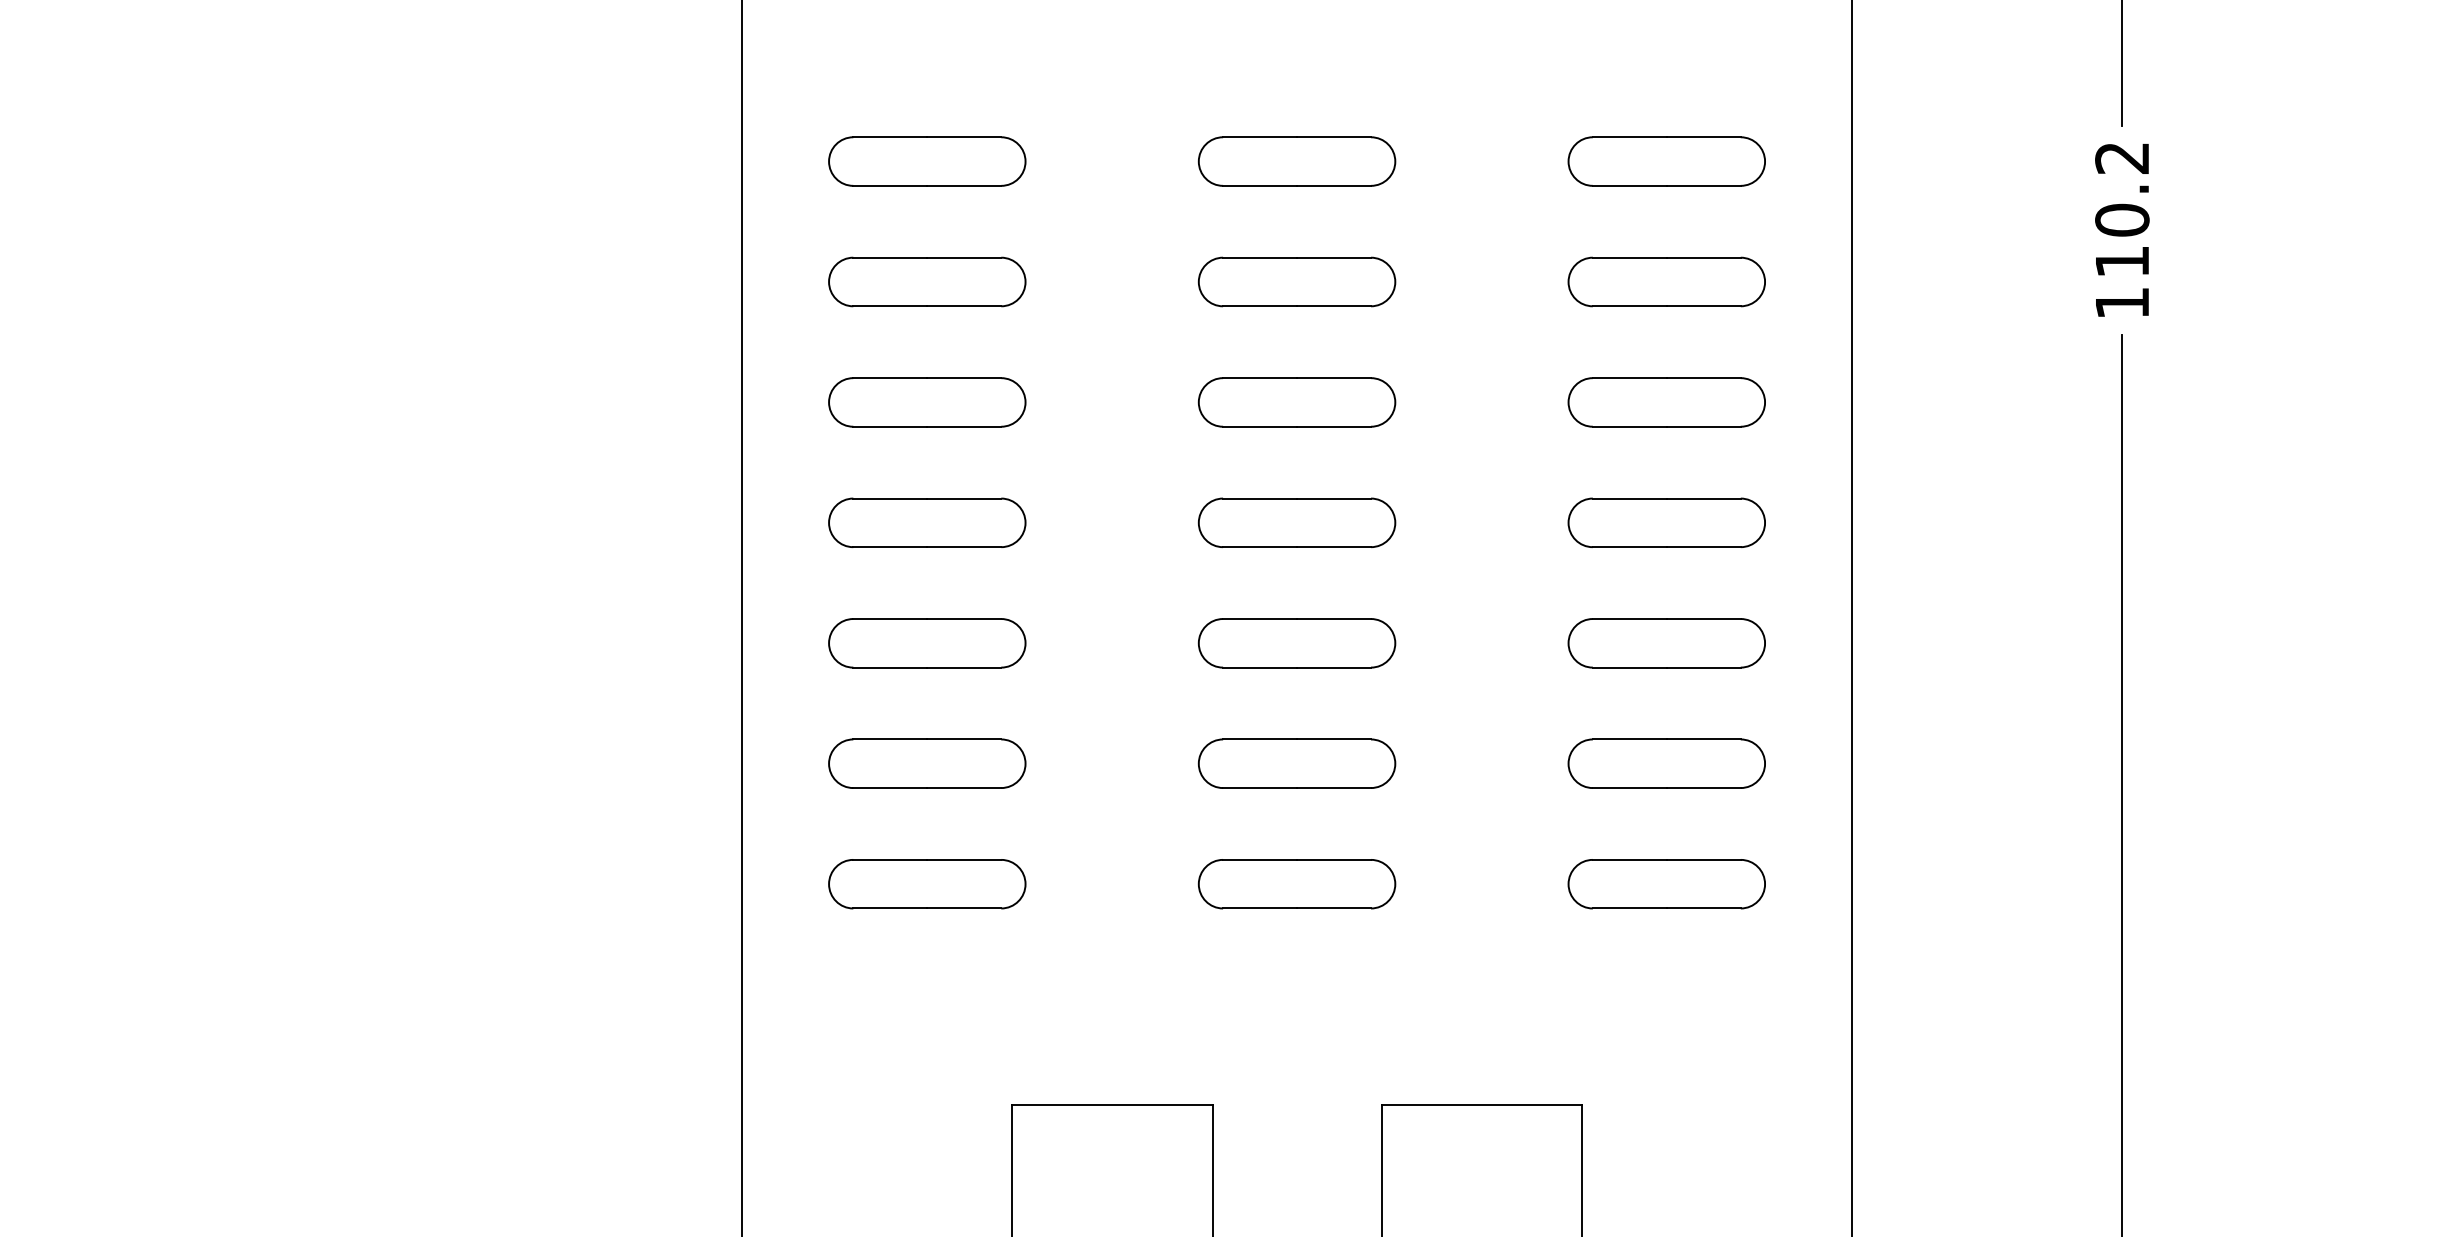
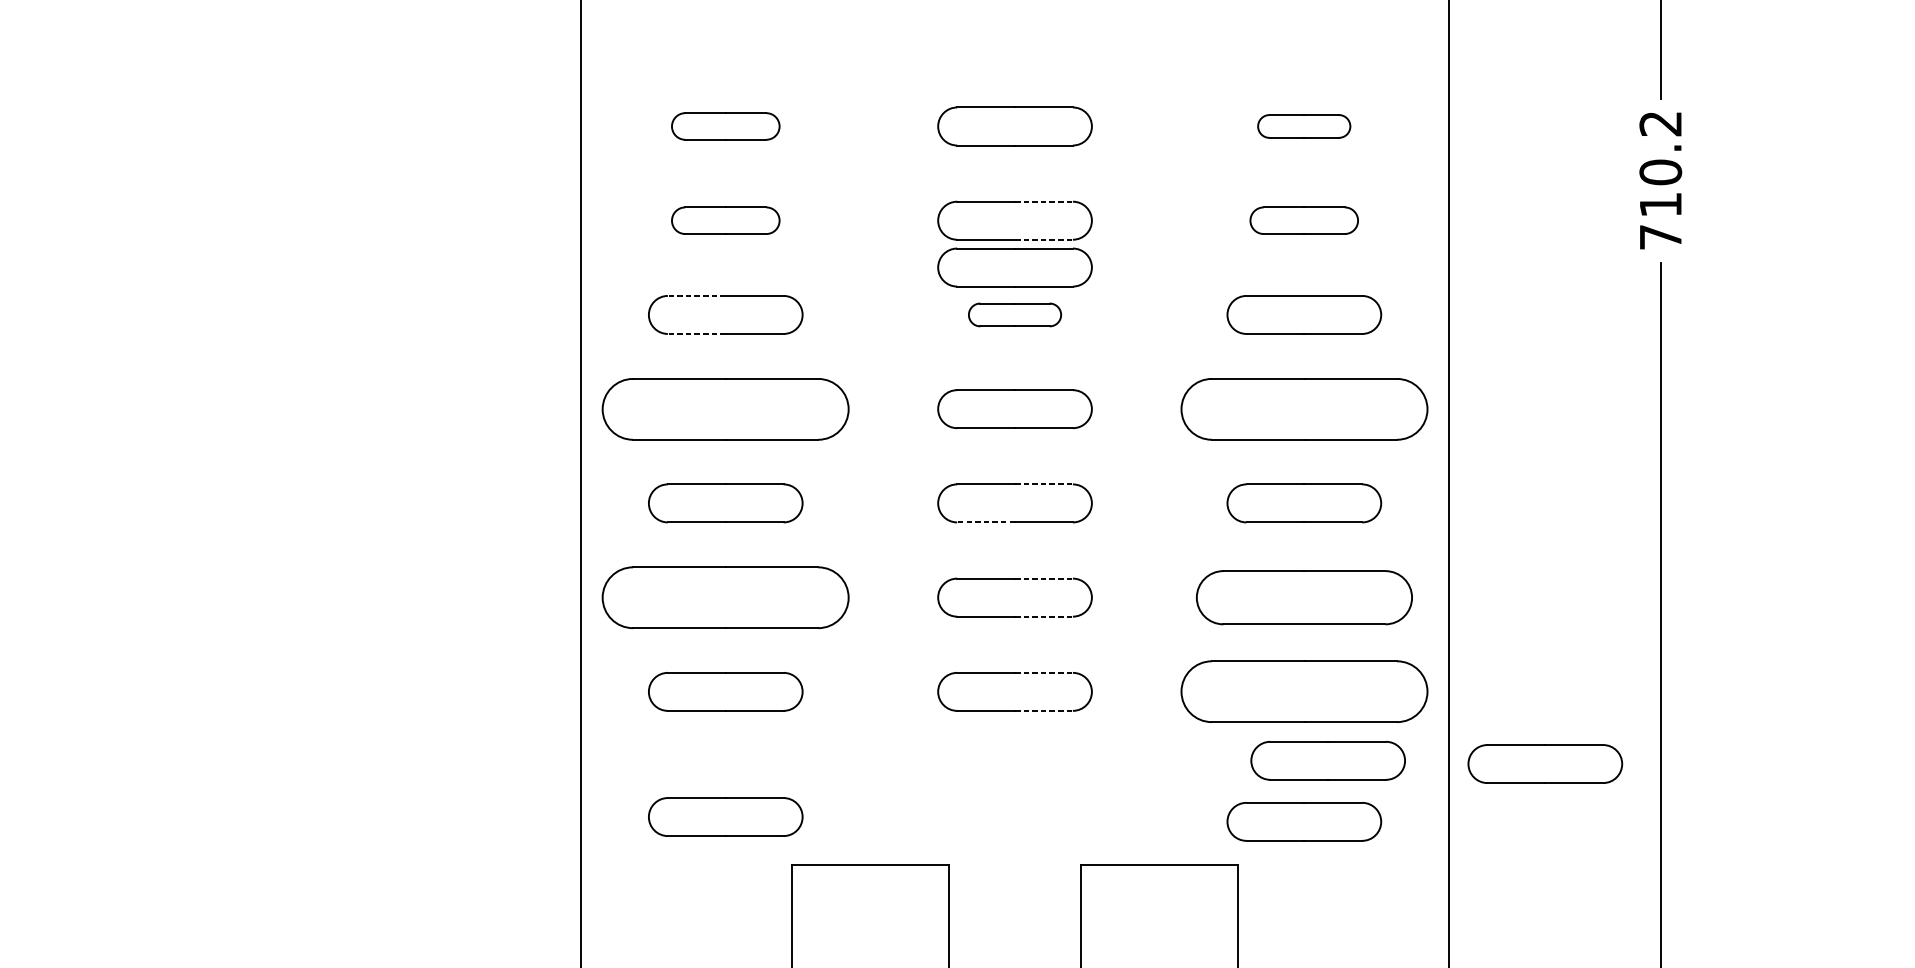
part: (927, 161) -> (725, 126), size x0.7
part: (1666, 161) -> (1304, 126), size x0.6
line: (1334, 257) -> (1044, 201), solid -> dashed
part: (927, 281) -> (725, 220), size x0.7
part: (1666, 281) -> (1304, 220), size x0.7
text: (2122, 303) -> (1660, 237), 110.2 -> 710.2
line: (1334, 306) -> (1044, 239), solid -> dashed
part: (1296, 341) -> (1014, 267), added
line: (890, 378) -> (696, 296), solid -> dashed
part: (1296, 402) -> (1014, 315), size x0.6
line: (890, 426) -> (696, 333), solid -> dashed
part: (927, 522) -> (725, 408), size x1.6
part: (1666, 522) -> (1304, 408), size x1.6
line: (1334, 619) -> (1044, 484), solid -> dashed
line: (1260, 667) -> (986, 522), solid -> dashed
line: (1334, 739) -> (1044, 578), solid -> dashed
part: (927, 763) -> (725, 597), size x1.6
part: (1666, 763) -> (1304, 597), size x1.4
line: (1334, 788) -> (1044, 617), solid -> dashed
line: (1334, 859) -> (1044, 672), solid -> dashed
part: (1666, 884) -> (1304, 692), size x1.6
line: (1334, 908) -> (1044, 710), solid -> dashed
part: (1697, 972) -> (1328, 760), added
part: (1974, 976) -> (1545, 764), added
part: (927, 1044) -> (725, 817), added
part: (1666, 1050) -> (1304, 821), added

